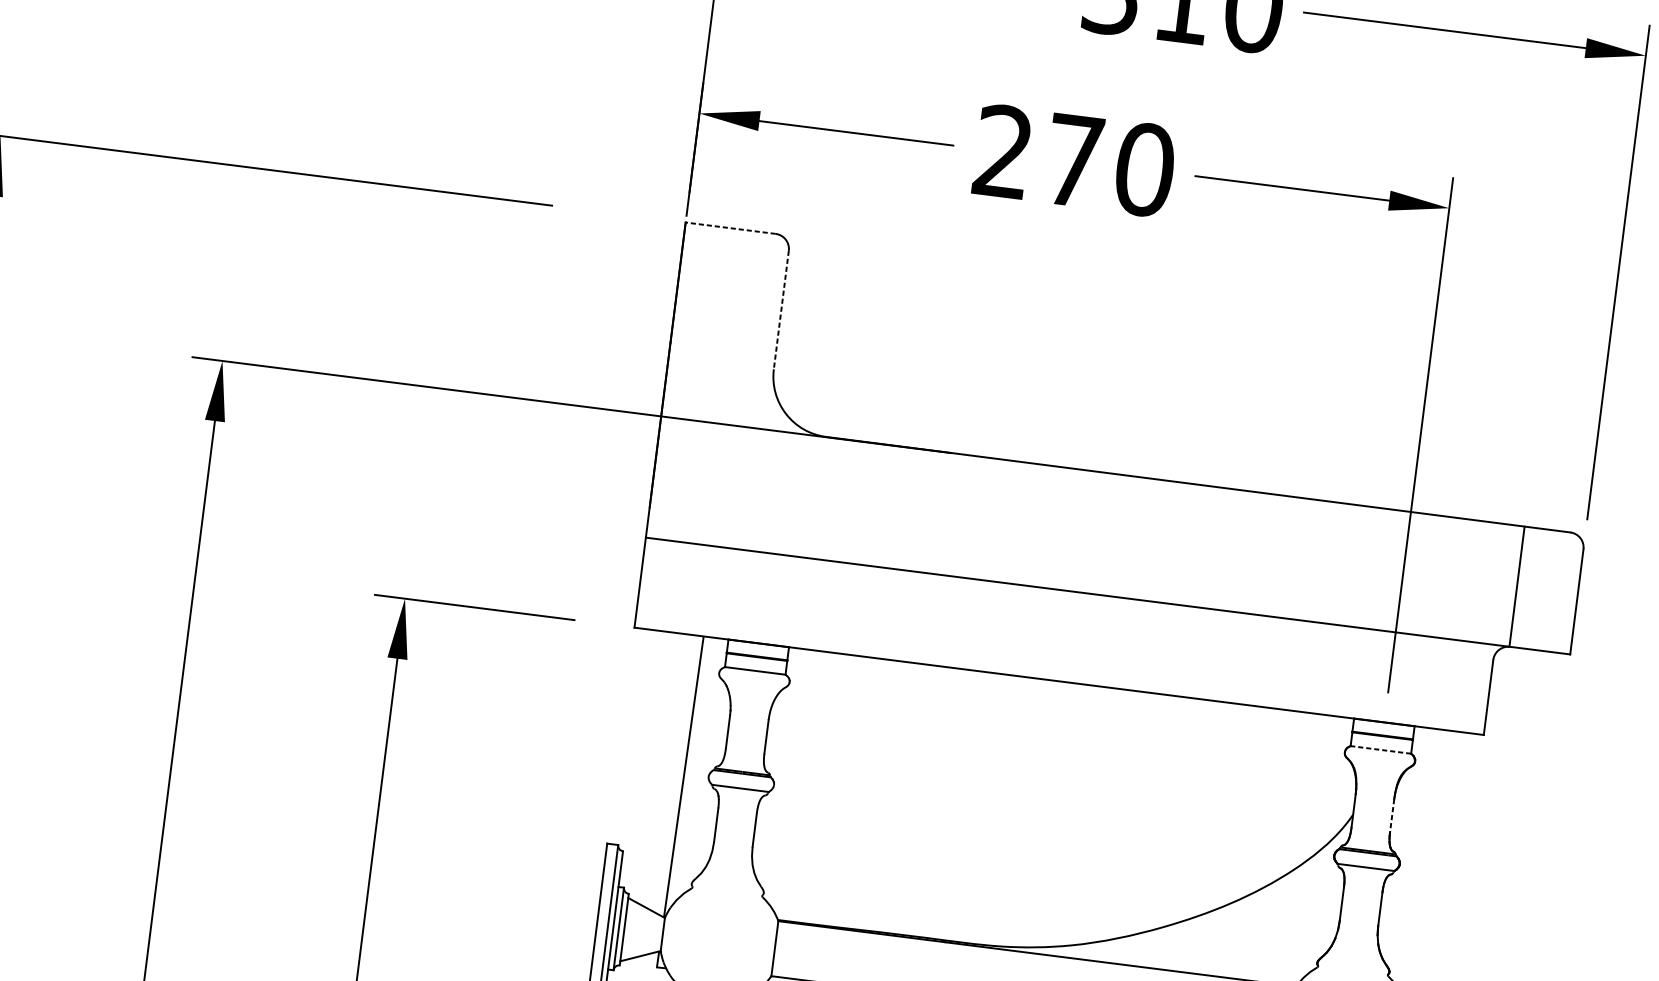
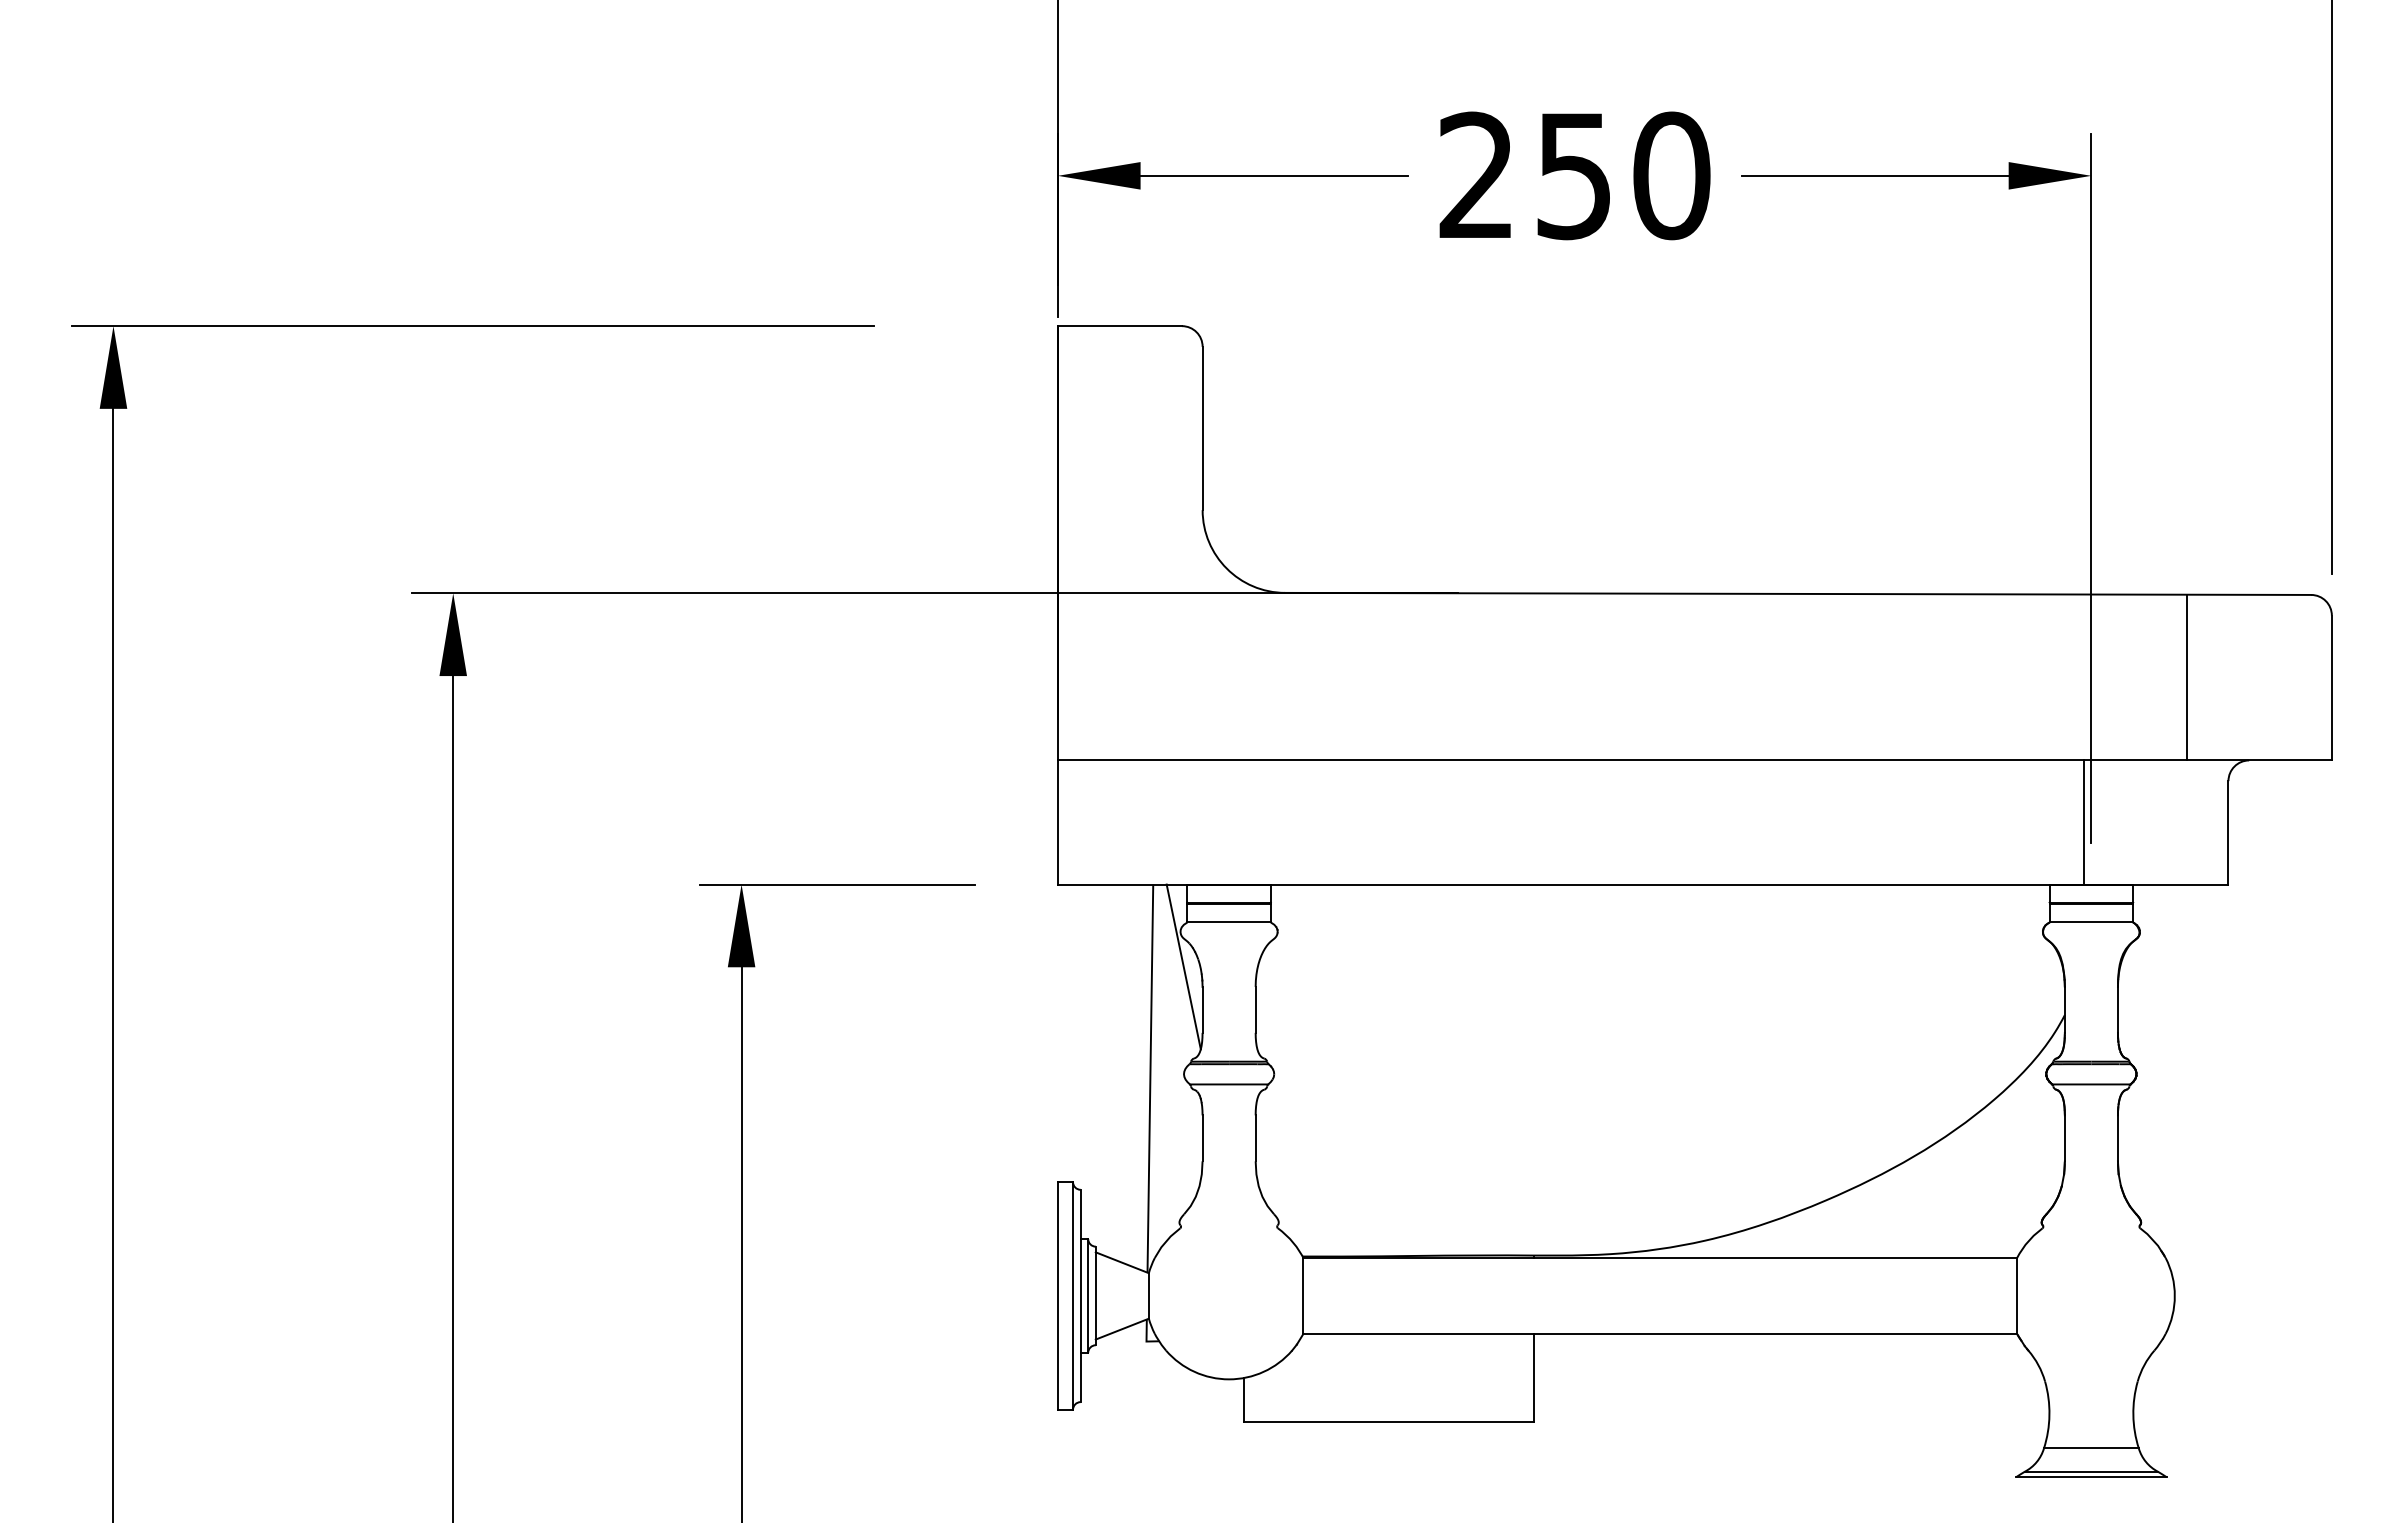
text: (1073, 161) -> (1573, 176), 270 -> 250
line: (730, 228) -> (1119, 326), dashed -> solid
line: (781, 310) -> (1202, 428), dashed -> solid
line: (1517, 586) -> (2187, 677), moved
line: (1384, 676) -> (2083, 822), added
line: (718, 698) -> (1183, 966), added
line: (1380, 749) -> (2091, 922), dashed -> solid
line: (1391, 815) -> (2117, 1009), dashed -> solid

